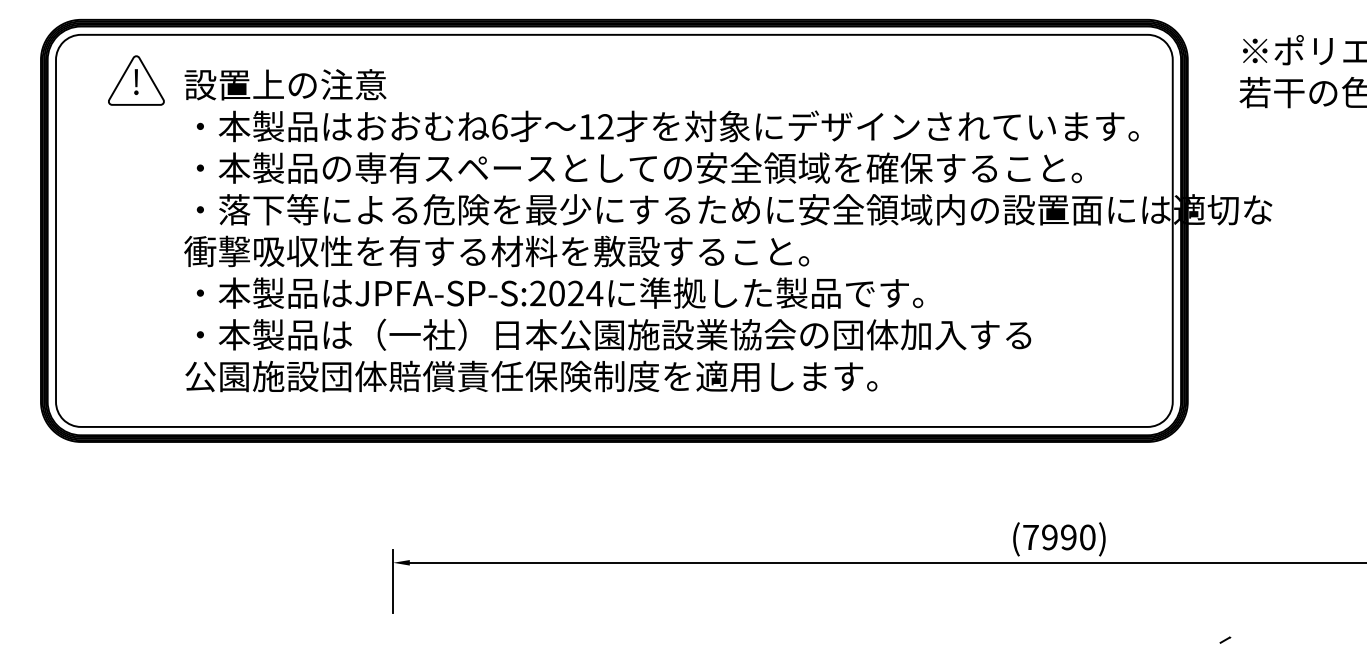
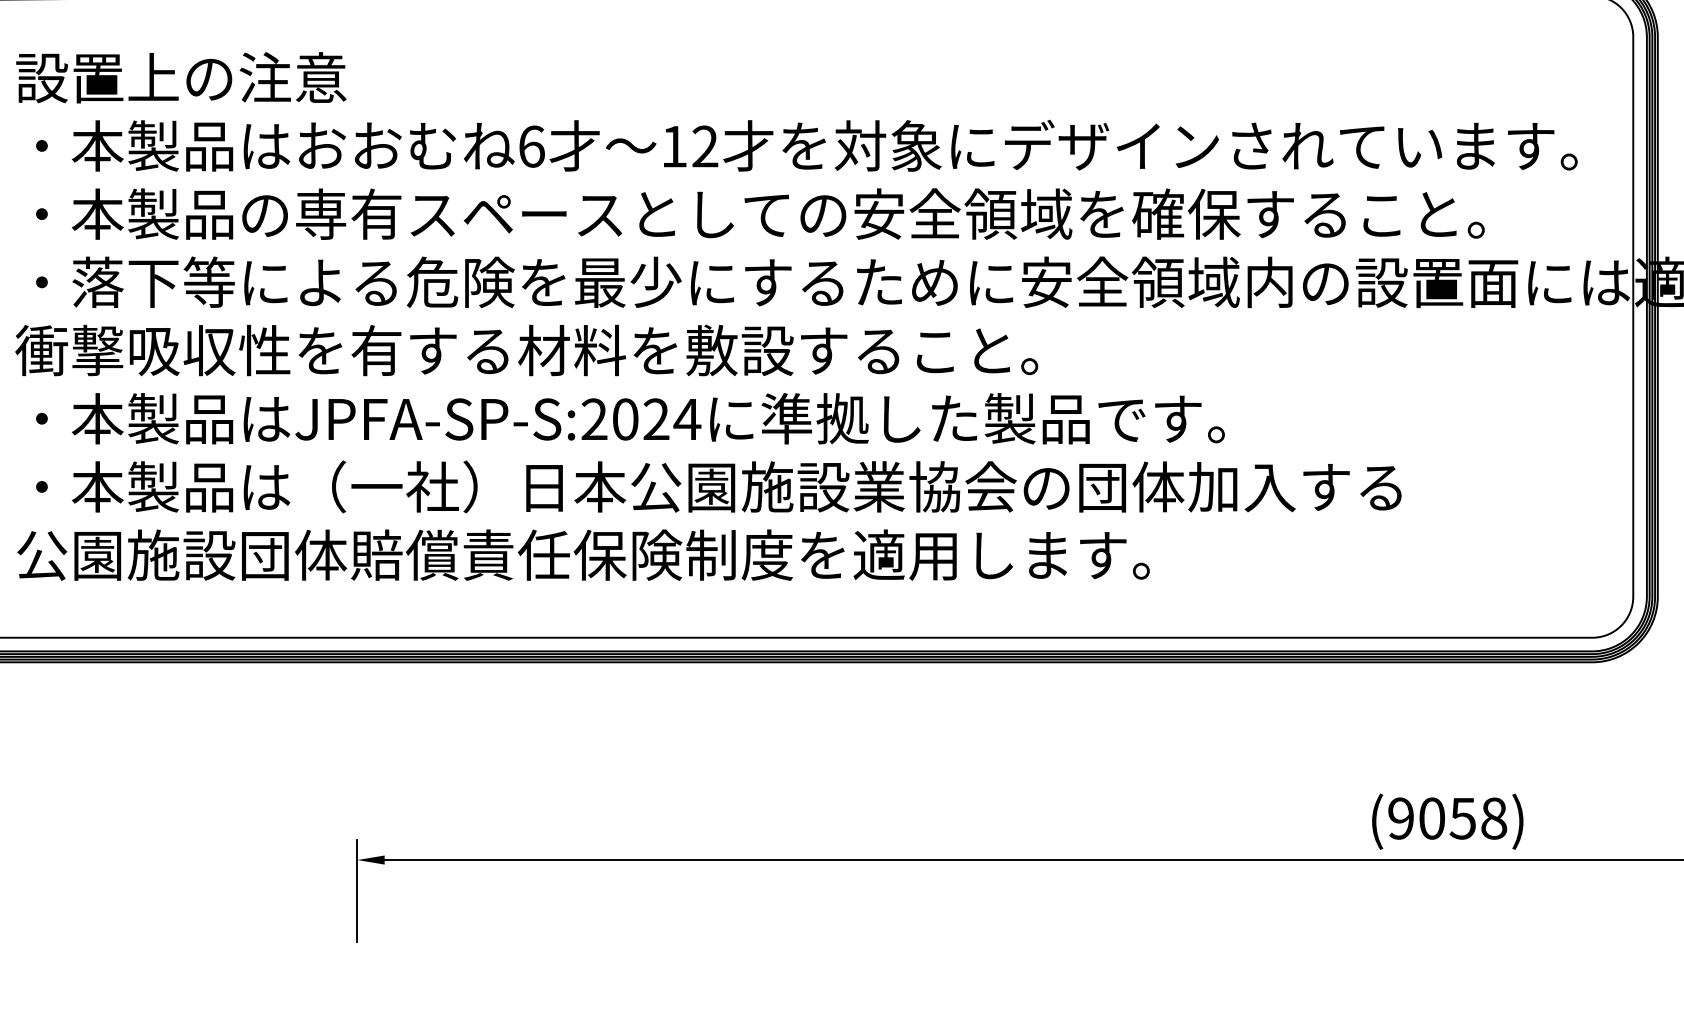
text: (1059, 537) -> (1447, 818), (7990) -> (9058)

